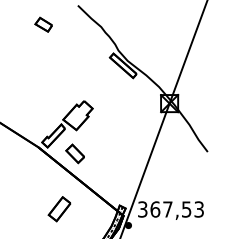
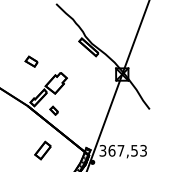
part: (43, 24) -> (31, 61), moved
part: (74, 153) -> (53, 110), size x0.6

